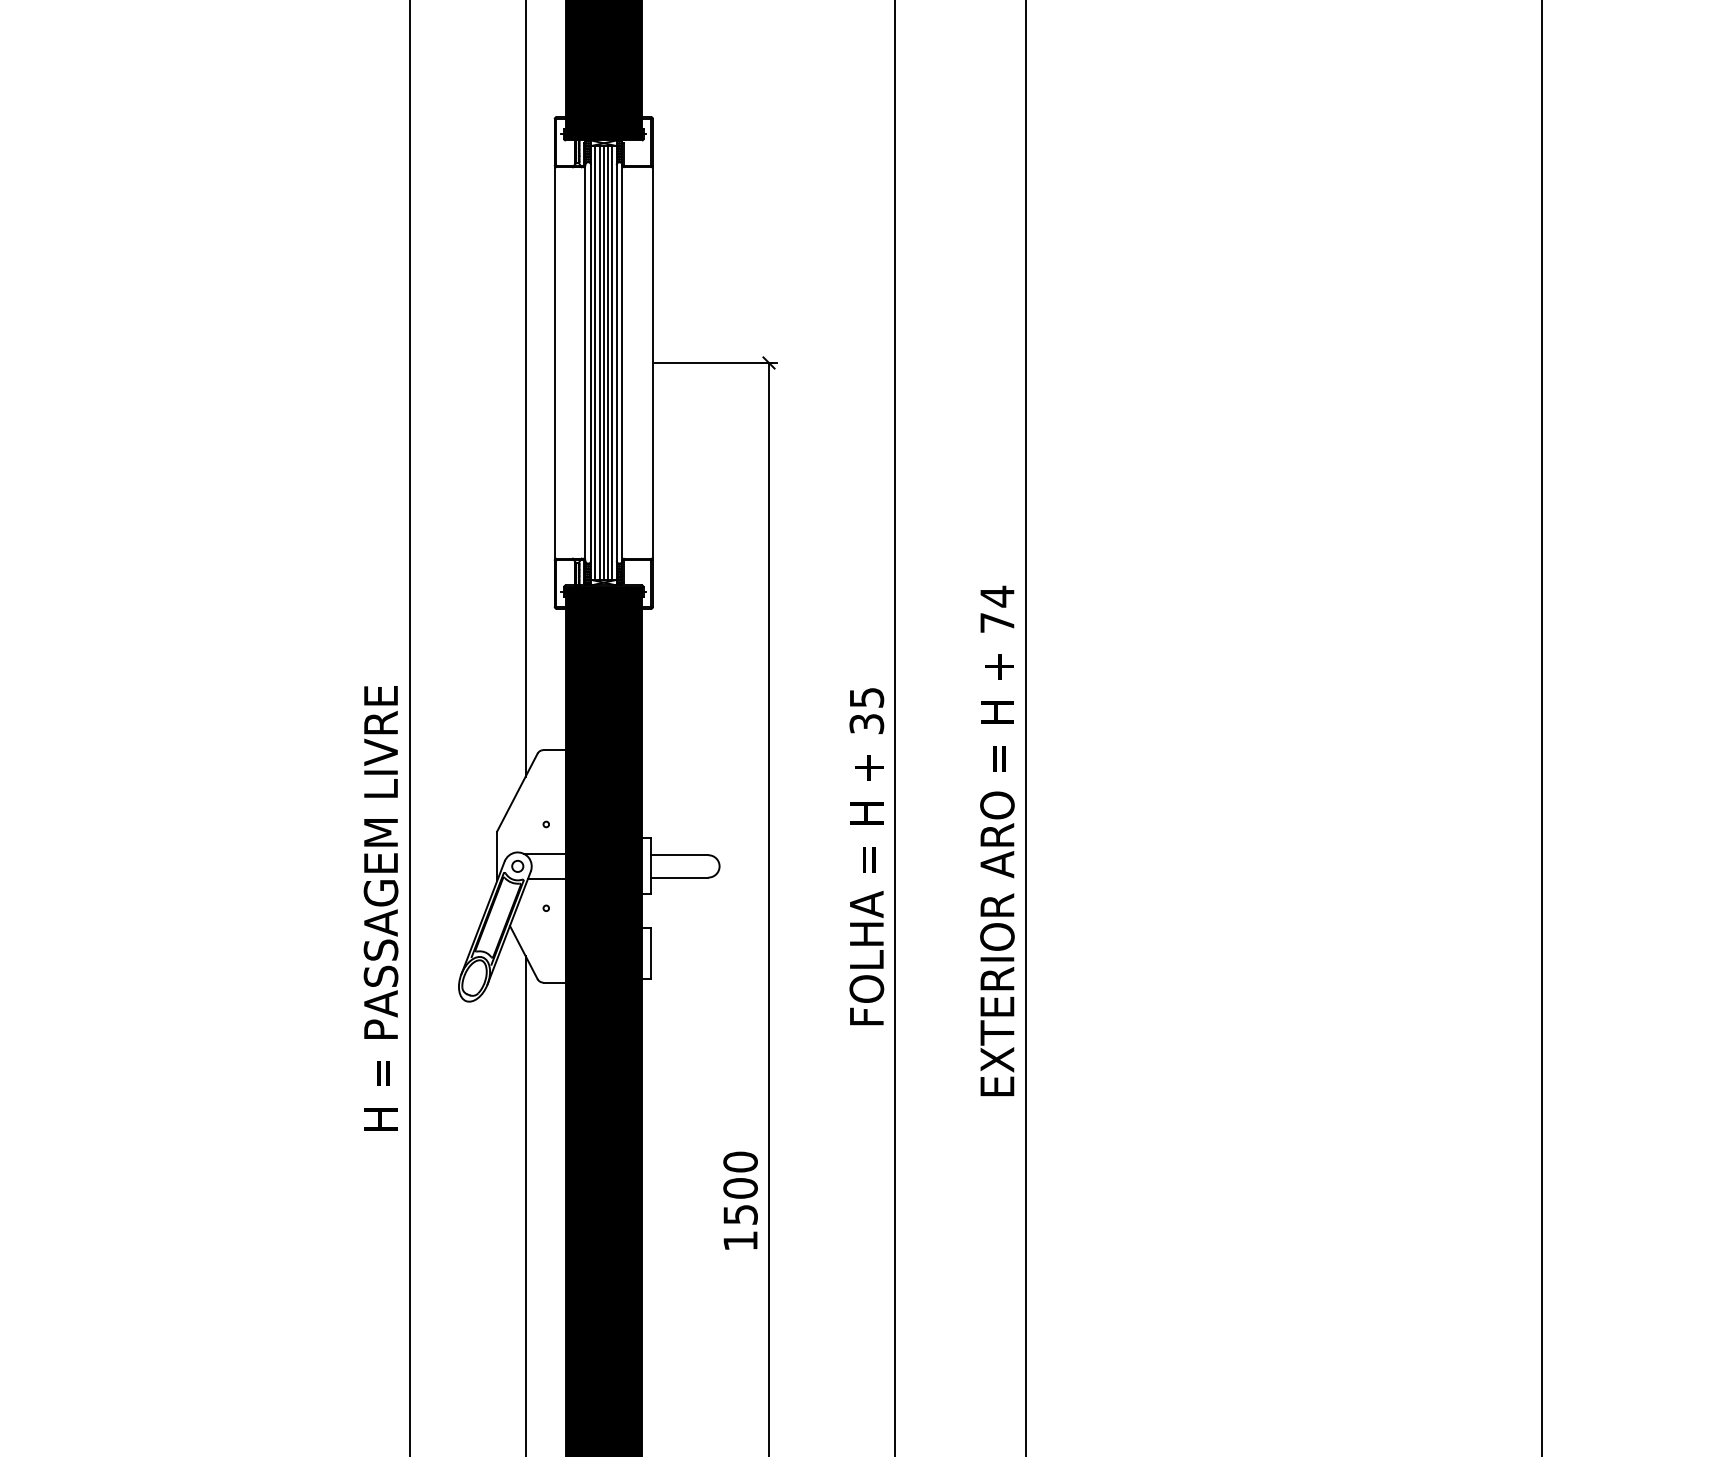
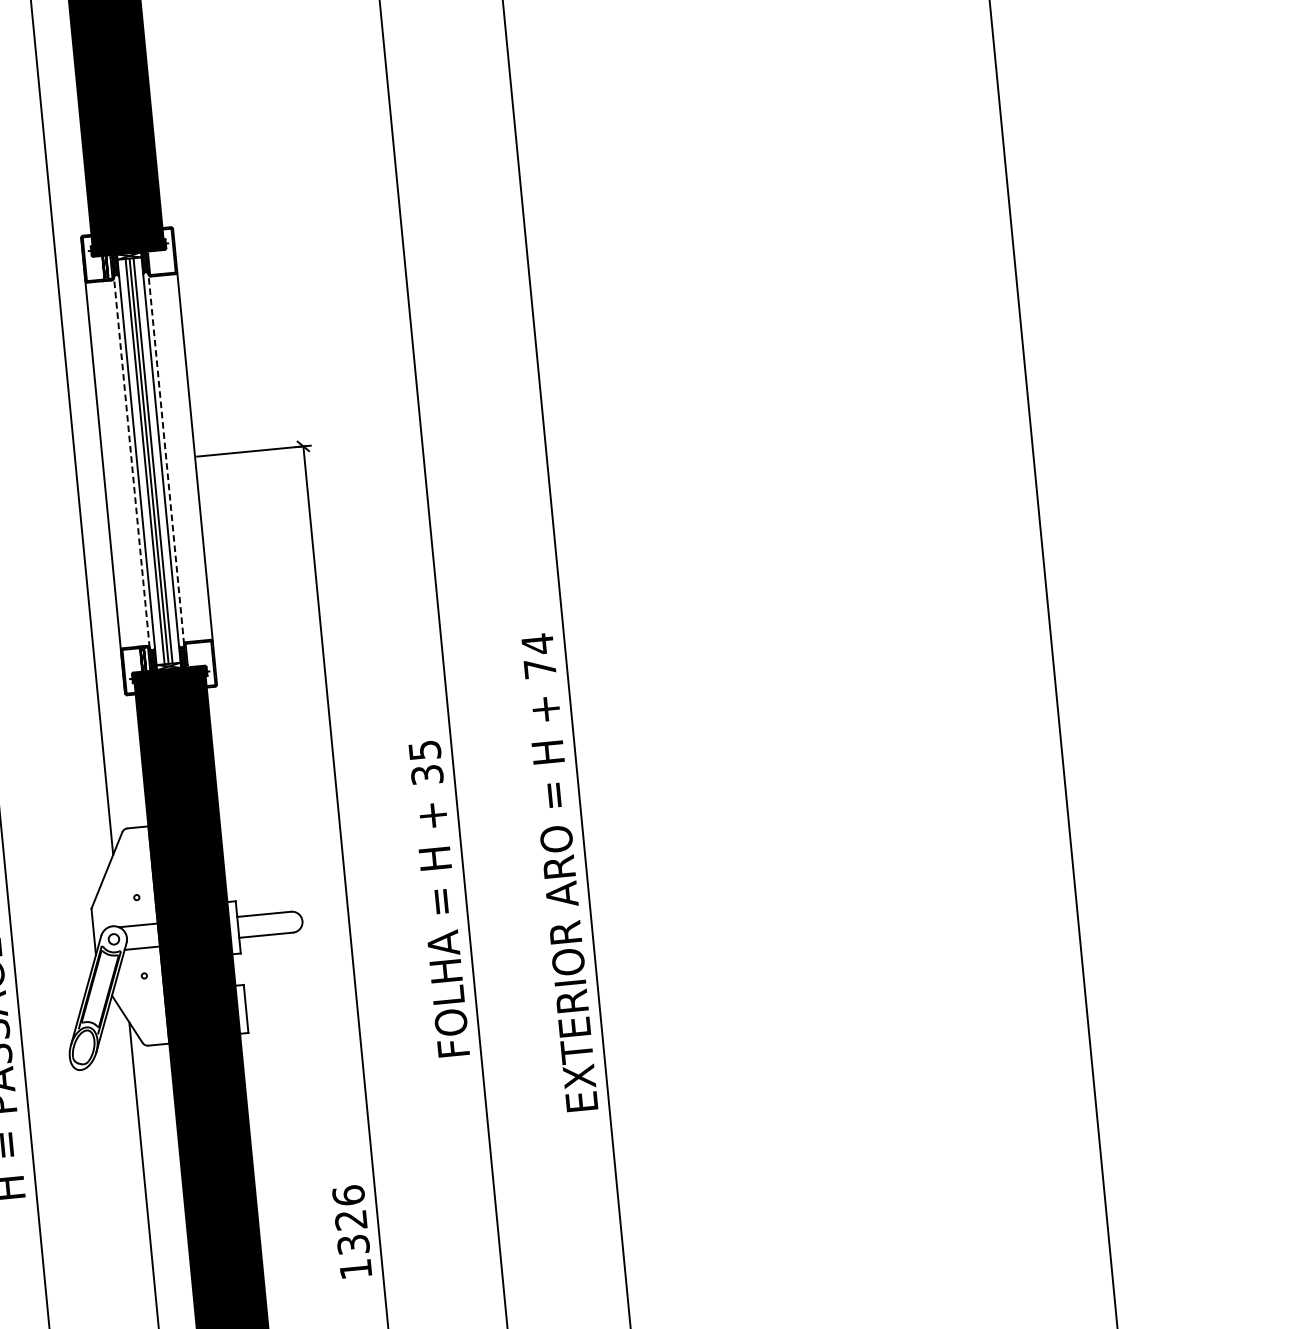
line: (585, 362) -> (131, 462), solid -> dashed
line: (595, 362) -> (141, 461), removed
line: (612, 362) -> (157, 460), removed
line: (622, 362) -> (166, 459), solid -> dashed
text: (740, 1187) -> (350, 1219), 1500 -> 1326

